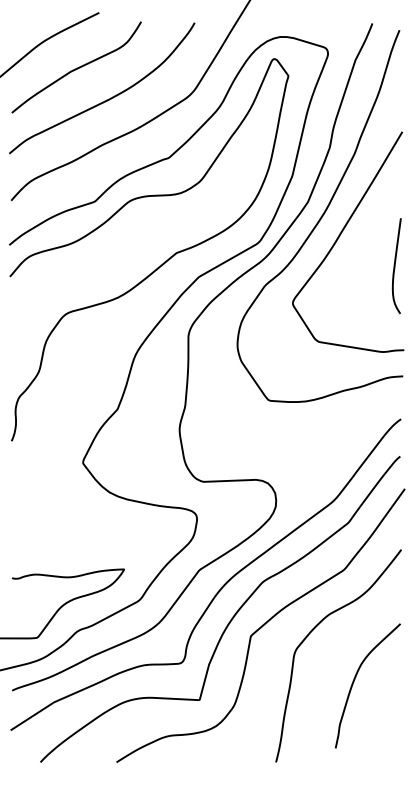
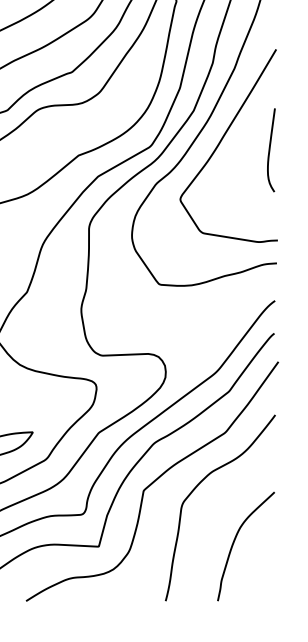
curve: (395, 266) -> (270, 150), moved
curve: (354, 682) -> (234, 543), moved

